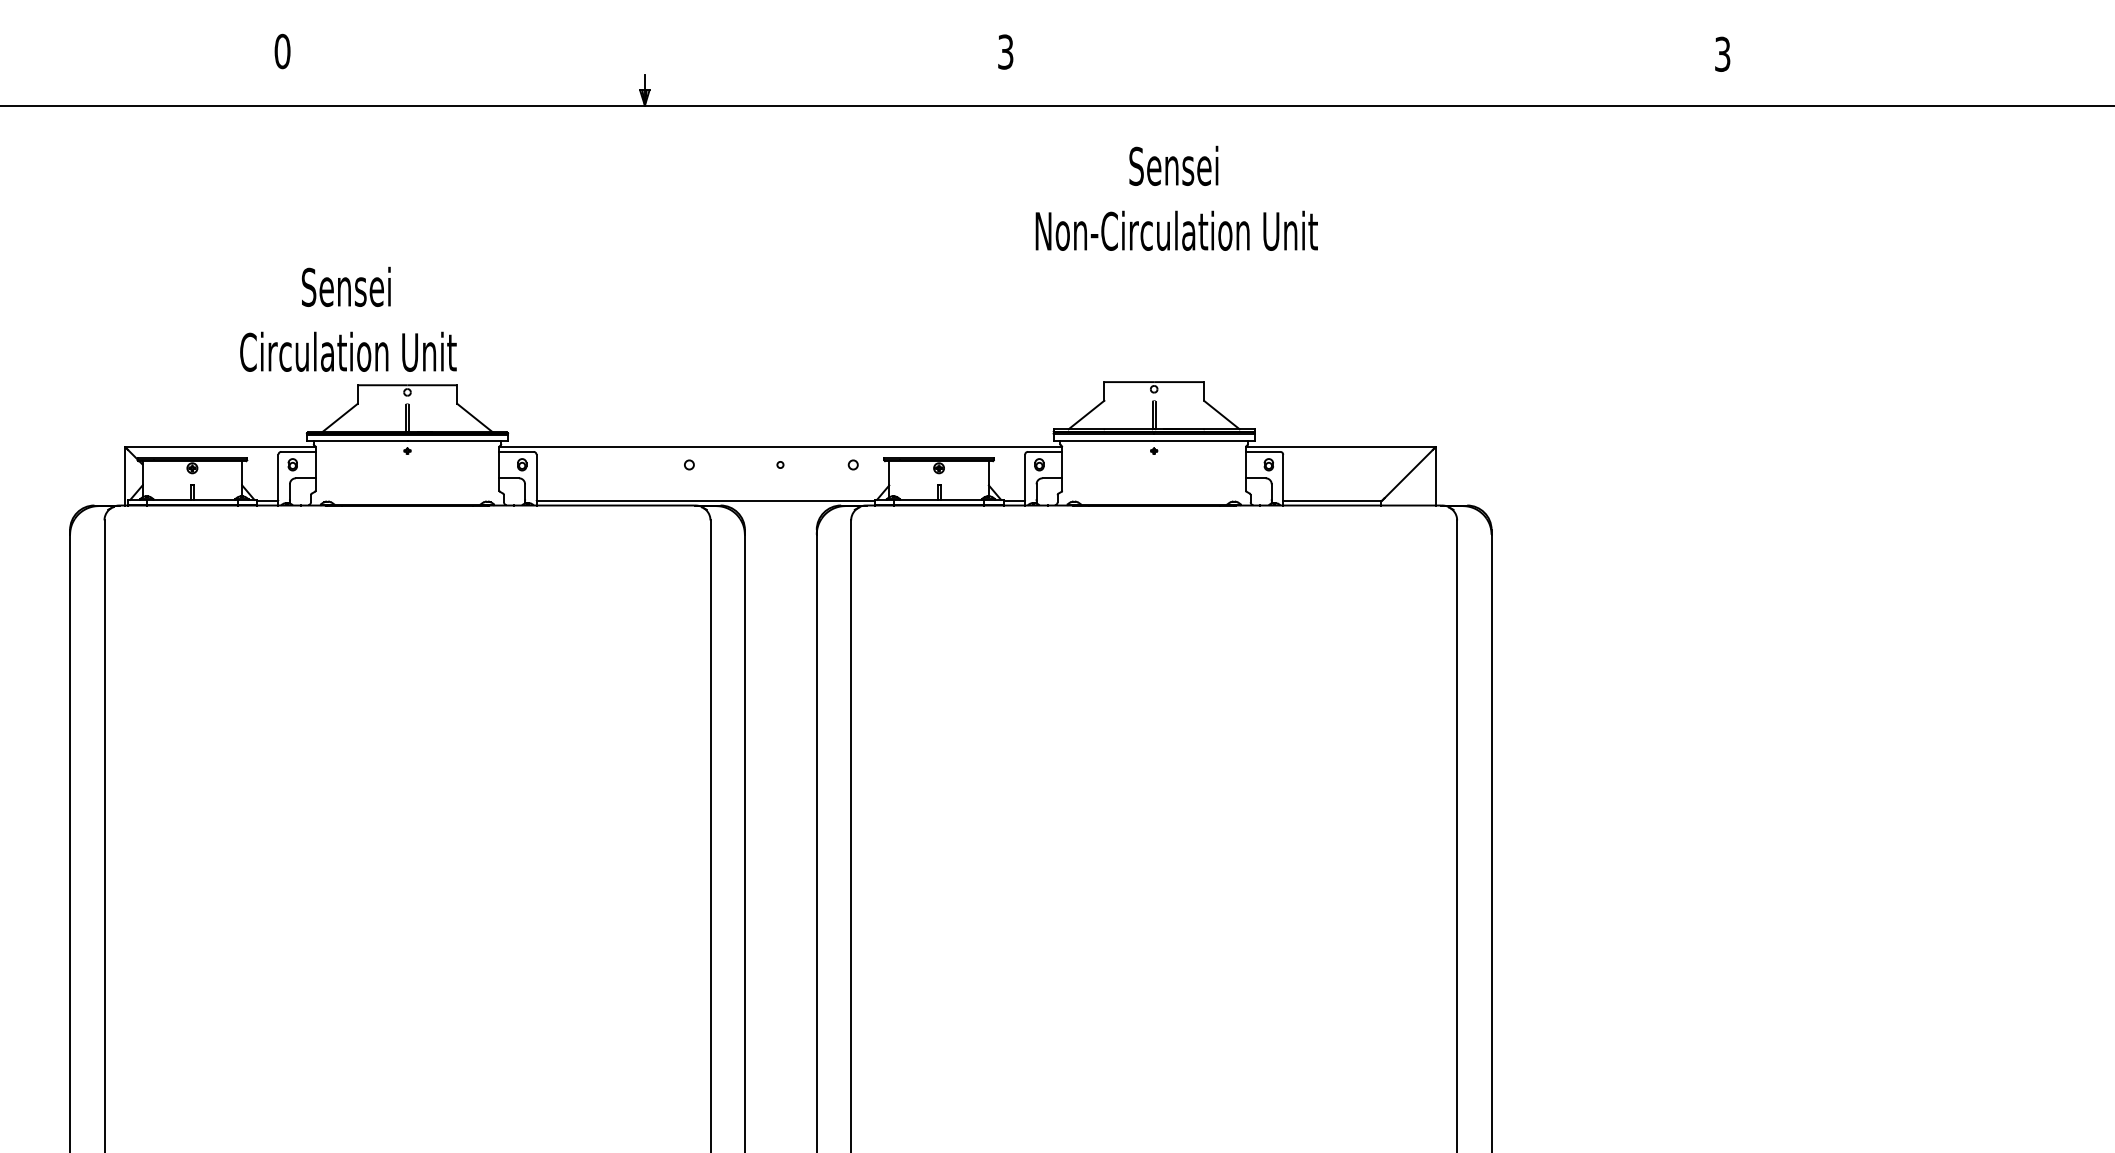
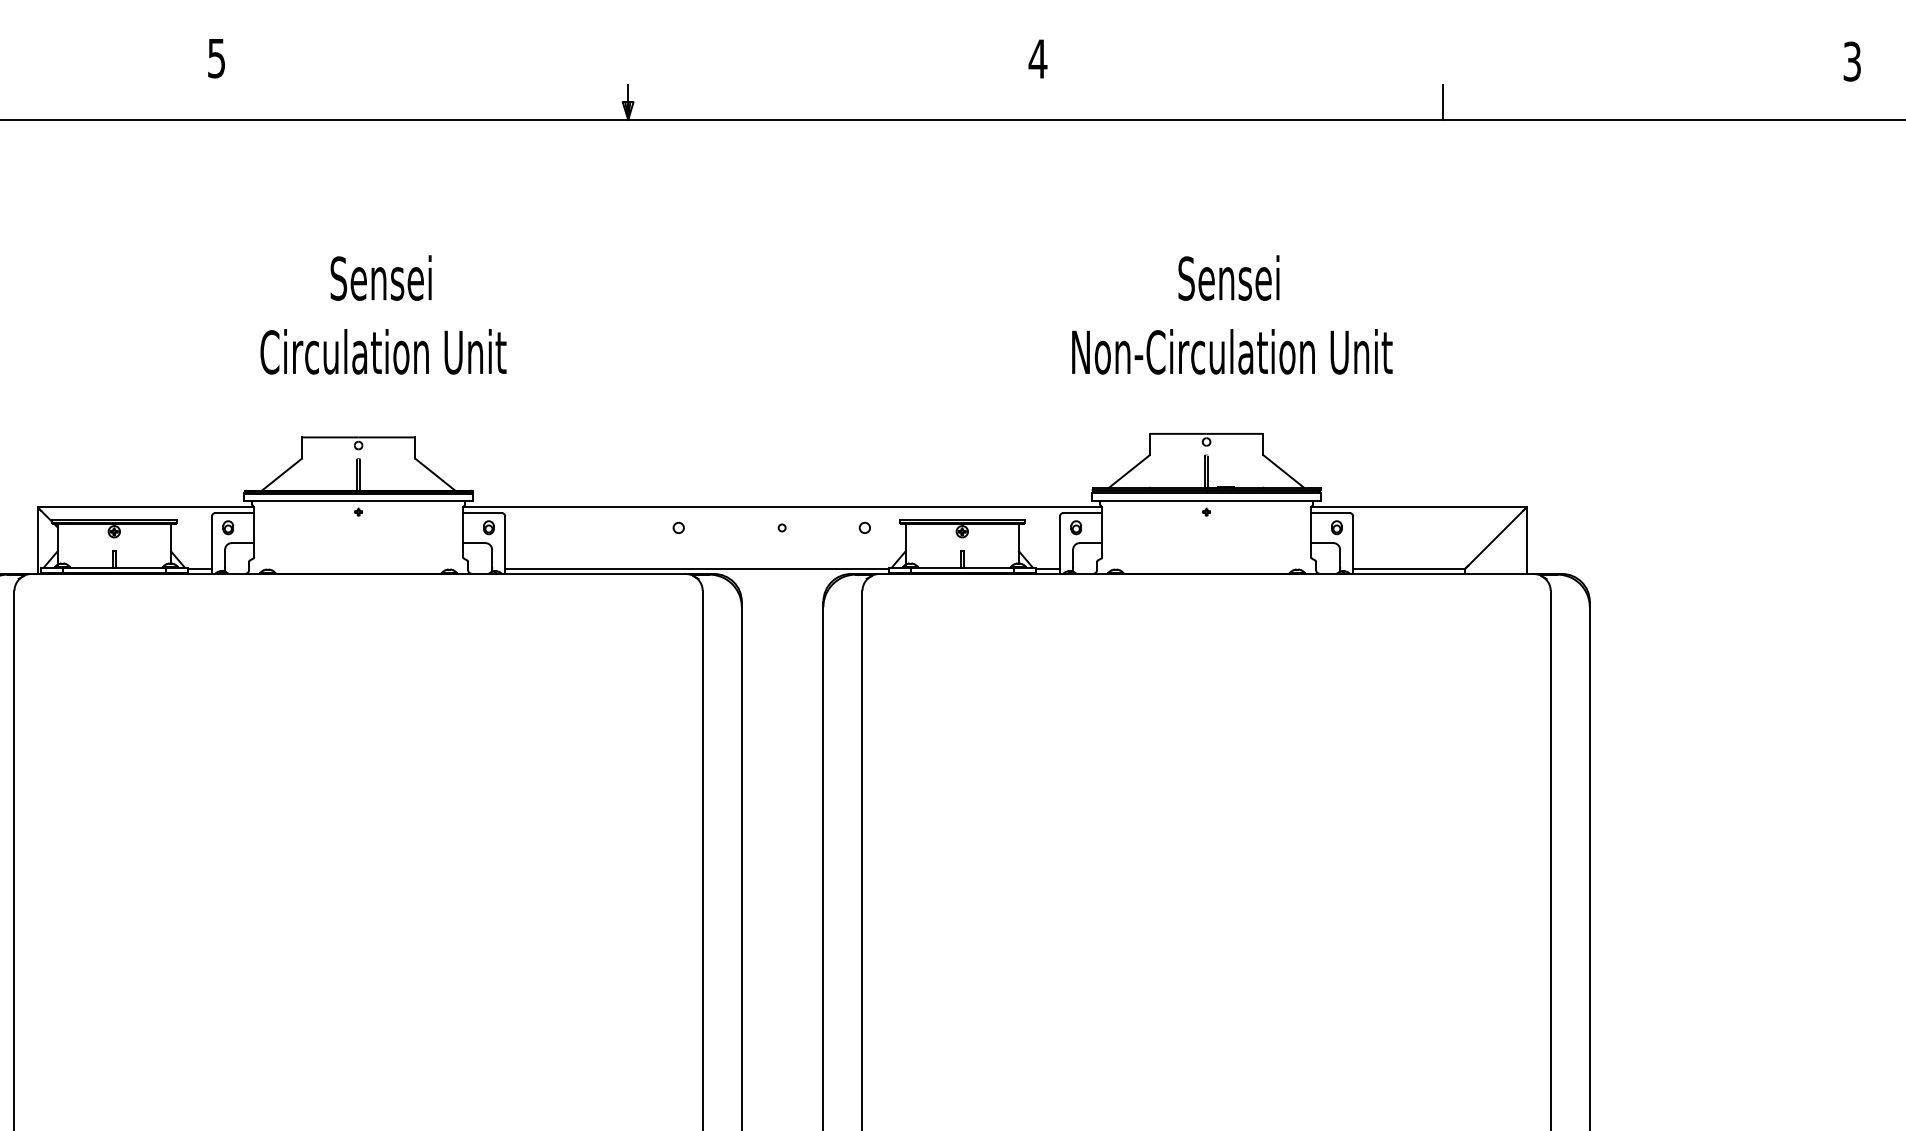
text: (282, 51) -> (216, 58), 0 -> 5
text: (1005, 51) -> (1037, 58), 3 -> 4
line: (1362, 89) -> (1443, 101), added
text: (1176, 197) -> (1231, 313), moved
text: (348, 318) -> (383, 313), moved

